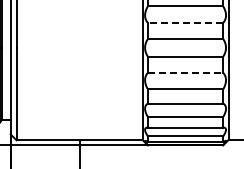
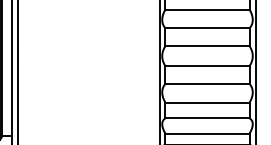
line: (185, 22) -> (207, 27), dashed -> solid
line: (185, 72) -> (207, 83), dashed -> solid

